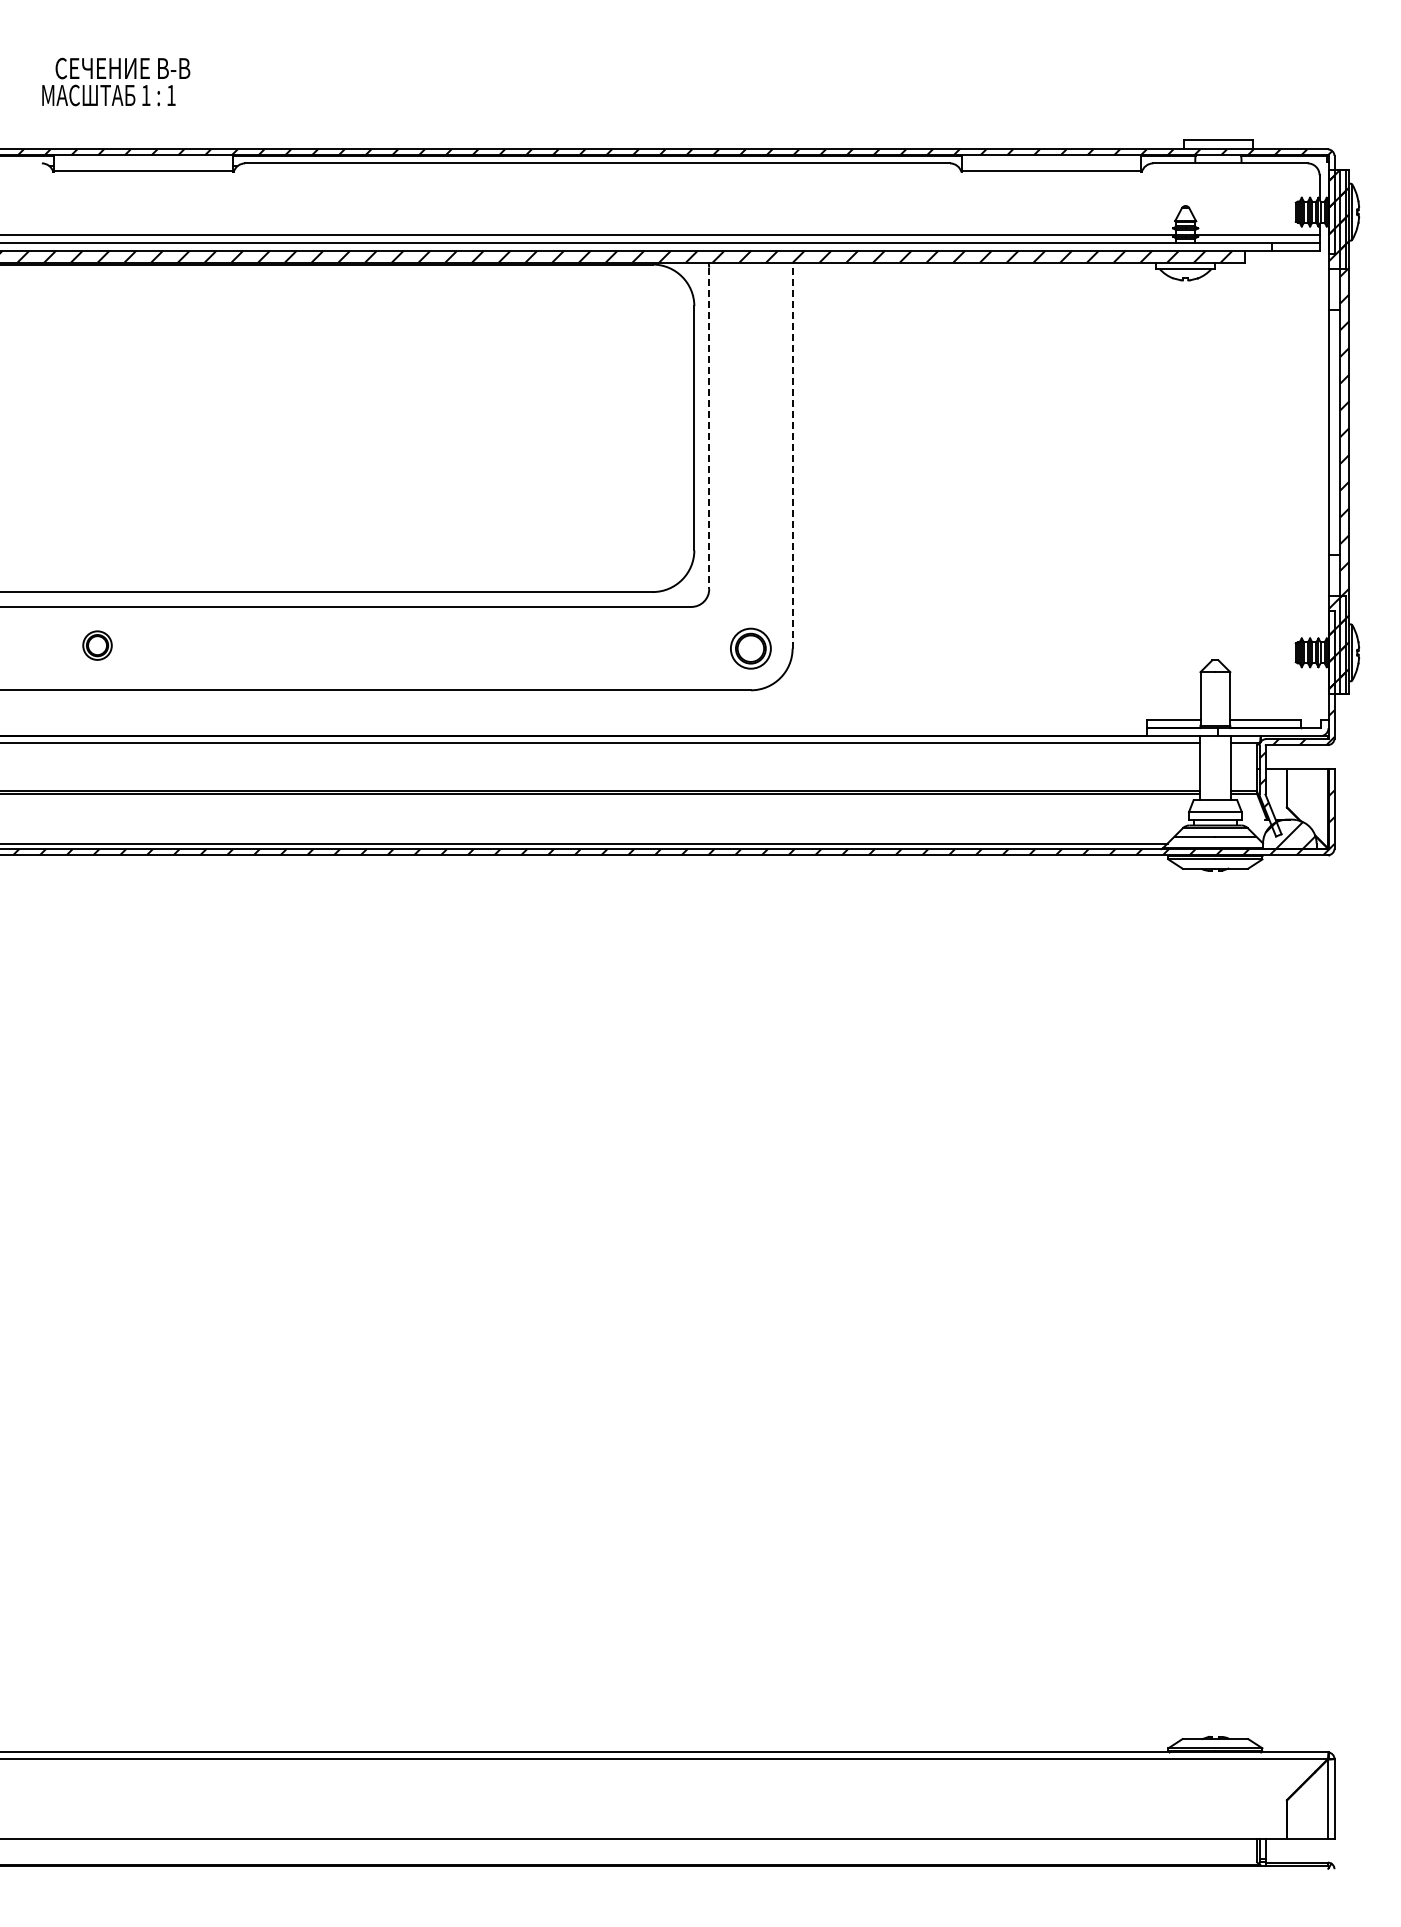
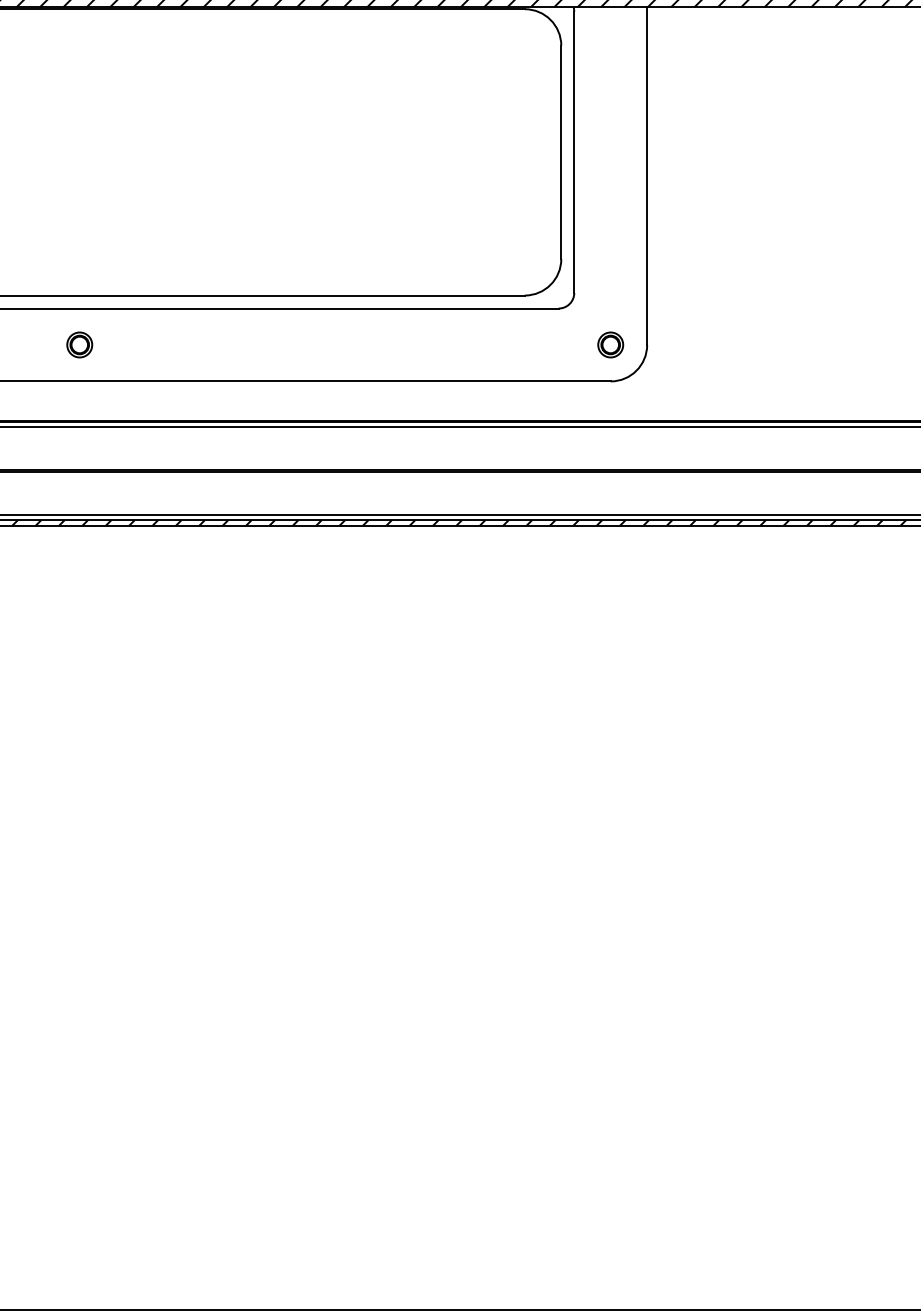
line: (709, 428) -> (574, 152), dashed -> solid
line: (792, 455) -> (647, 176), dashed -> solid
part: (97, 645) -> (79, 344), moved
part: (750, 648) -> (610, 344), size x0.71

